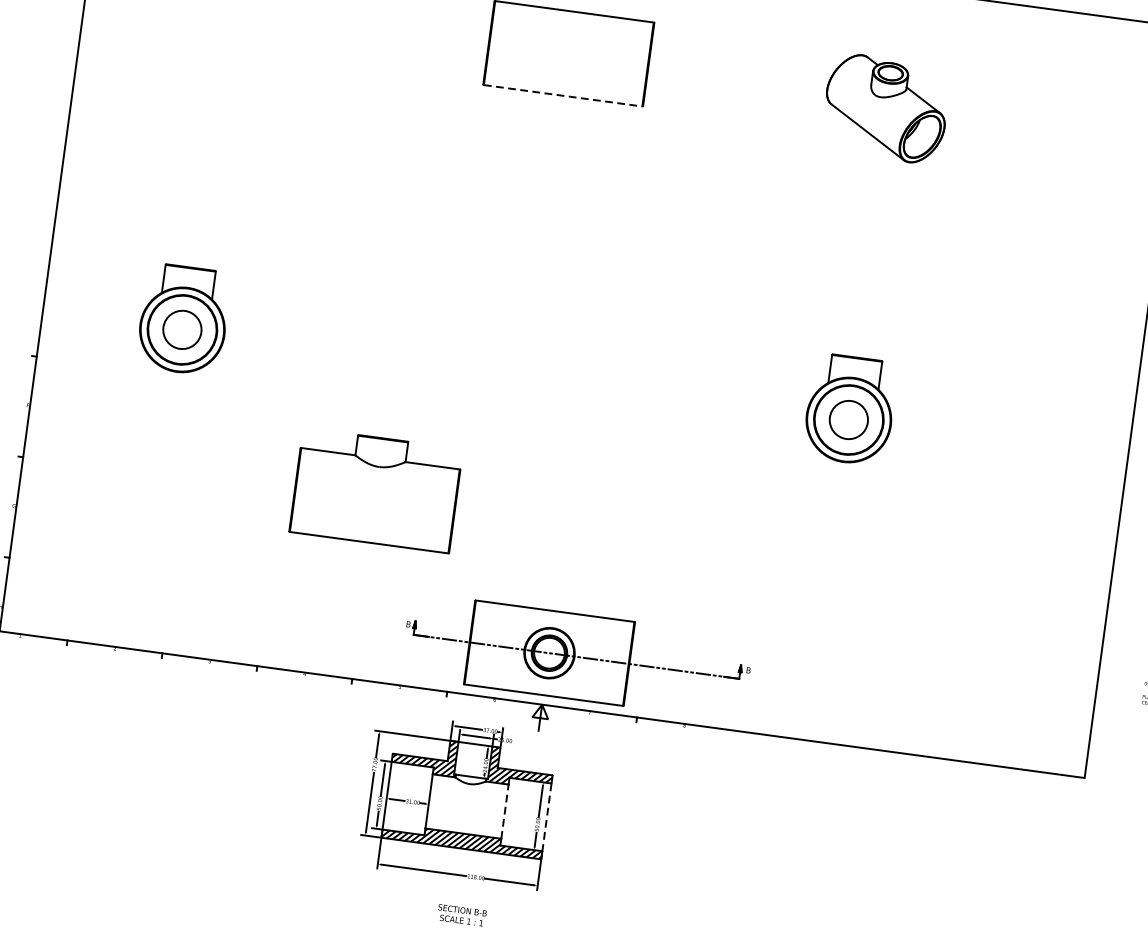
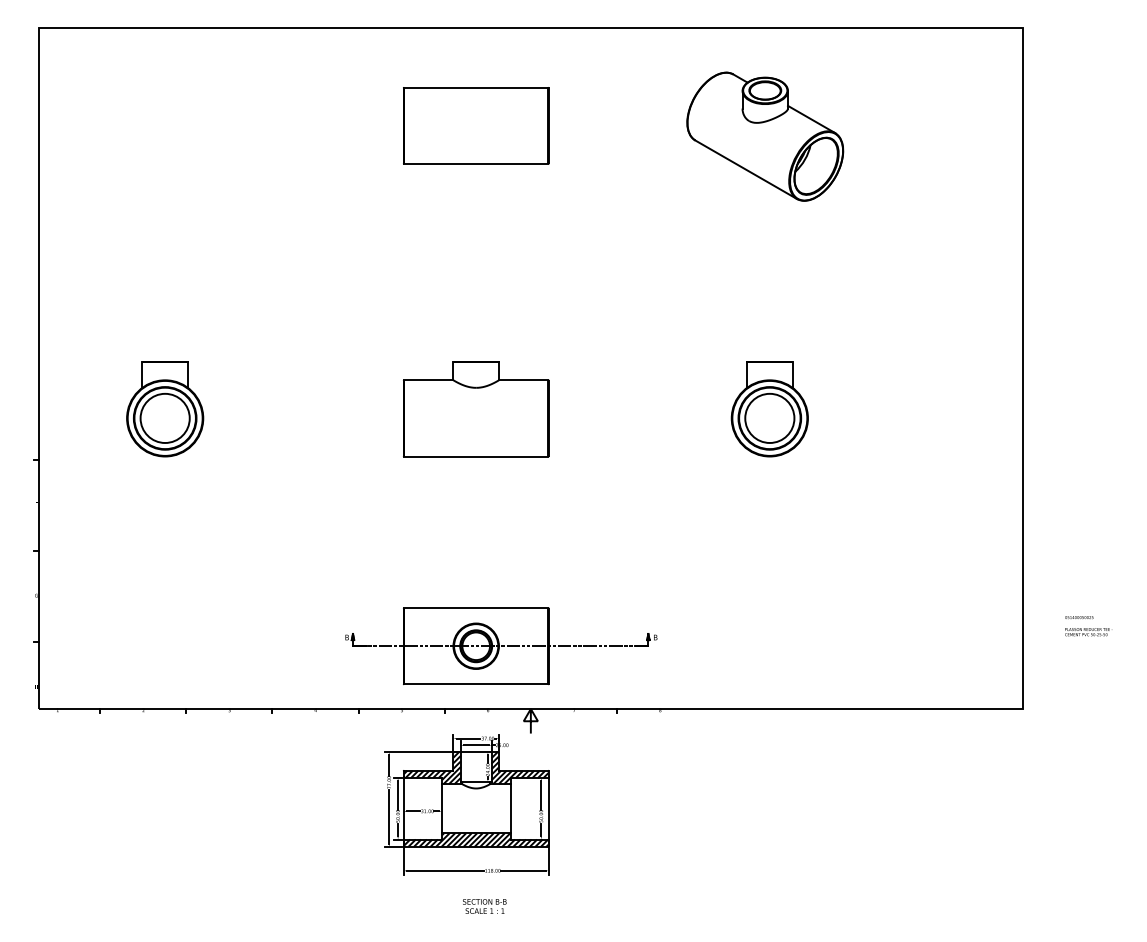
line: (563, 95) -> (476, 163), dashed -> solid
part: (886, 108) -> (765, 136), size x1.43
circle: (181, 328) -> (164, 417), size x1.43
circle: (848, 418) -> (769, 417), size x1.43
part: (376, 490) -> (476, 409), moved
part: (577, 657) -> (501, 646), moved
line: (504, 811) -> (510, 808), dashed -> solid
line: (546, 816) -> (548, 808), dashed -> solid

